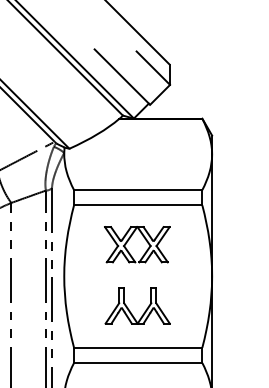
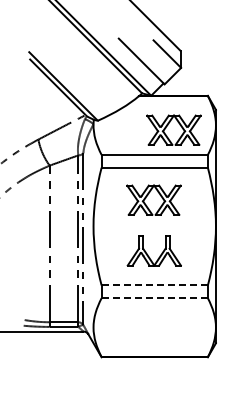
part: (160, 159) -> (173, 129), added
line: (137, 347) -> (154, 285), solid -> dashed
line: (139, 363) -> (155, 298), solid -> dashed

